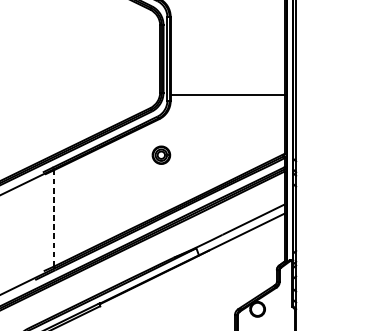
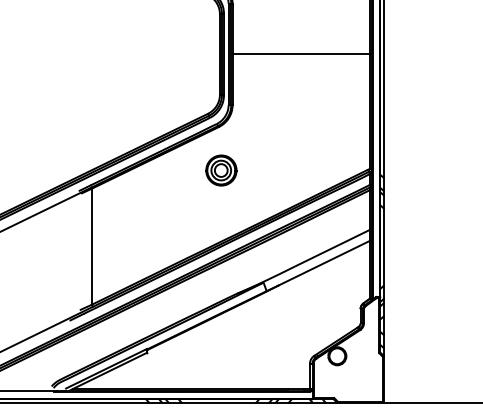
line: (228, 94) -> (302, 54), moved
part: (161, 155) -> (221, 170), size x1.43
line: (53, 218) -> (91, 246), dashed -> solid

